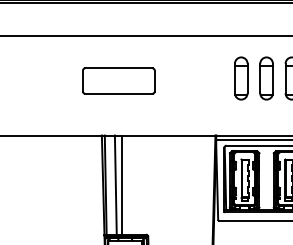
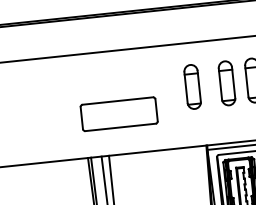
part: (208, 78) -> (192, 86), added
part: (118, 80) -> (118, 113), moved

